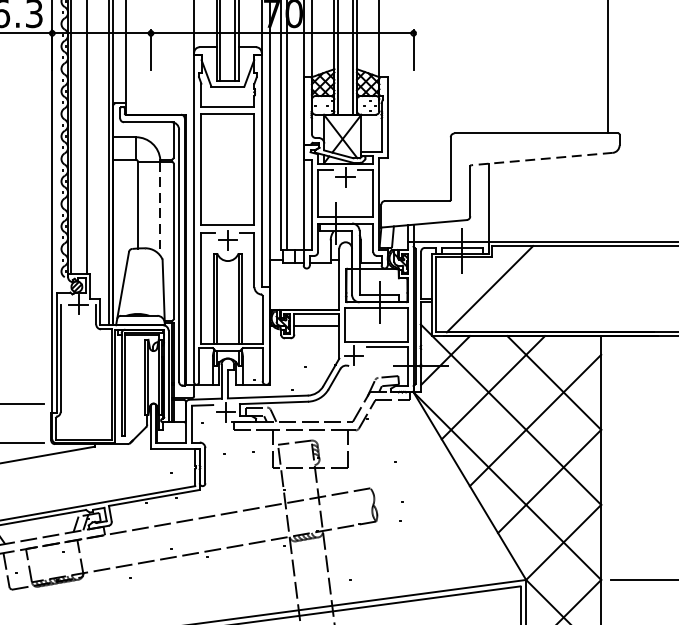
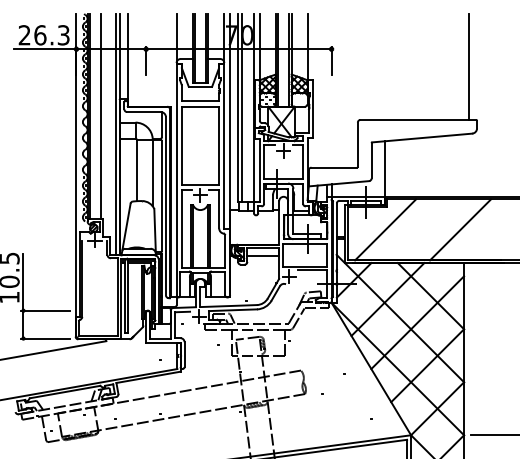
line: (540, 159) -> (421, 138), dashed -> solid
line: (160, 209) -> (152, 173), dashed -> solid
line: (596, 288) -> (460, 229), added

